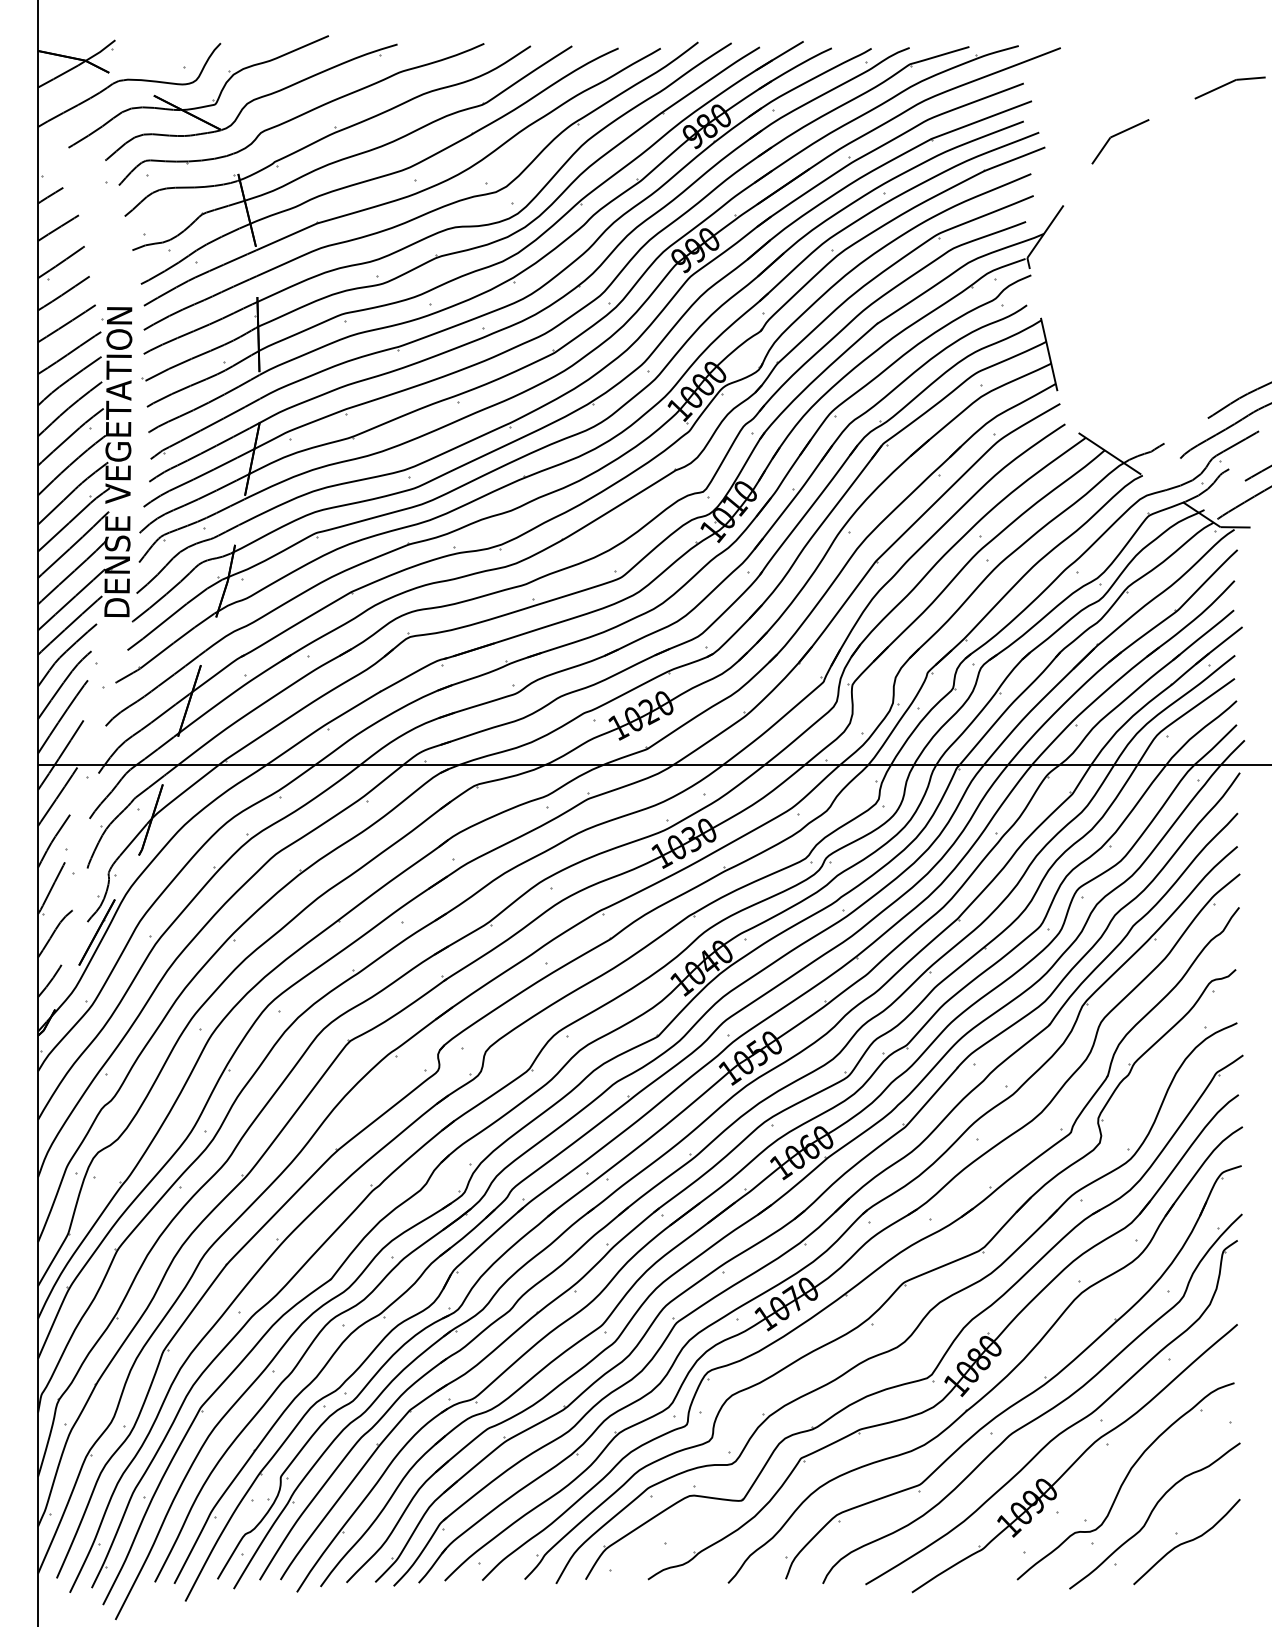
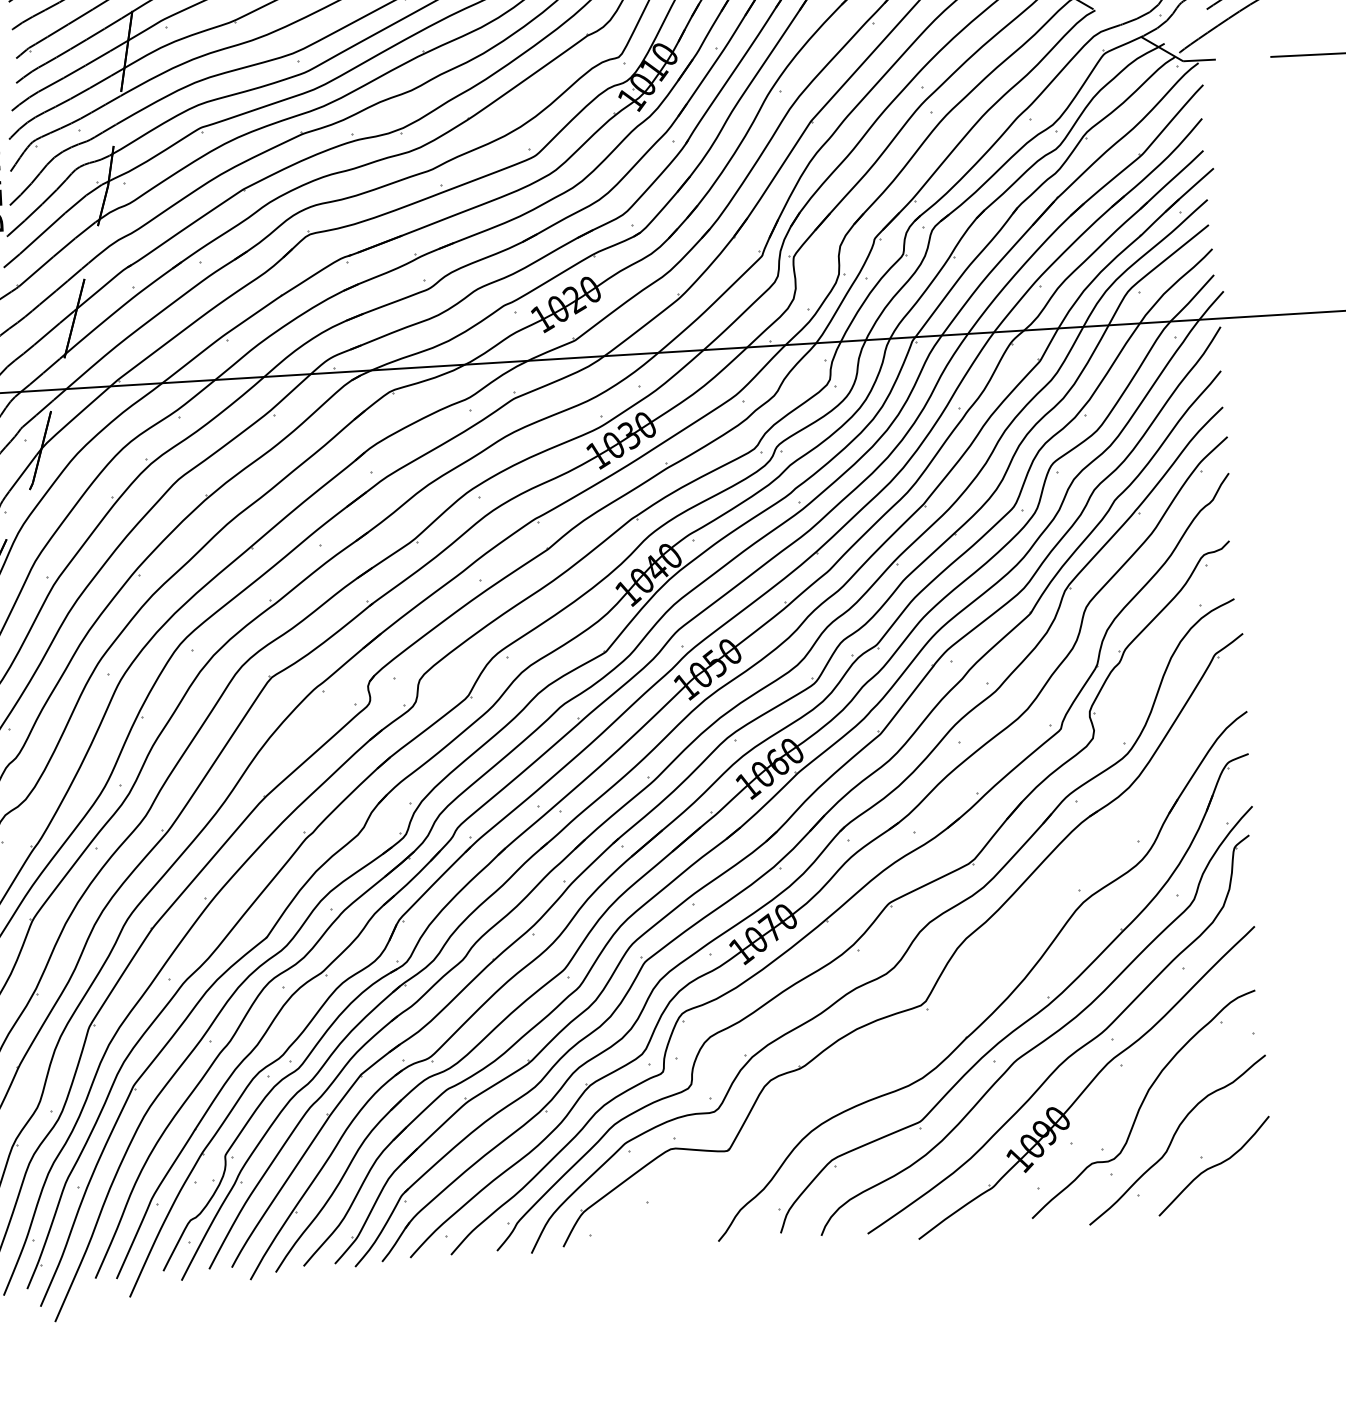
part: (968, 1351) -> (964, 973), removed

